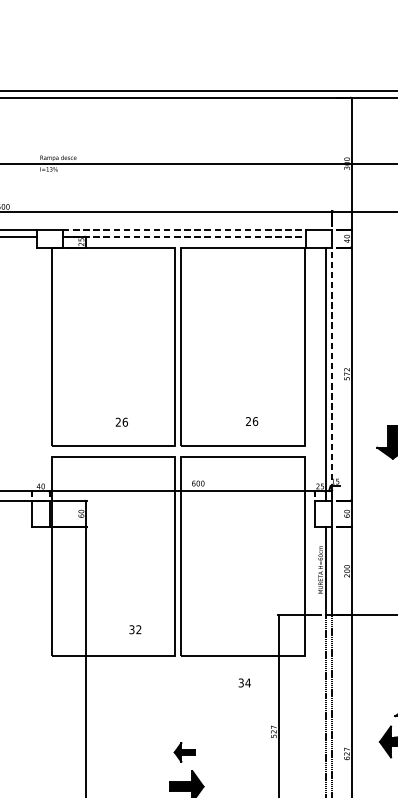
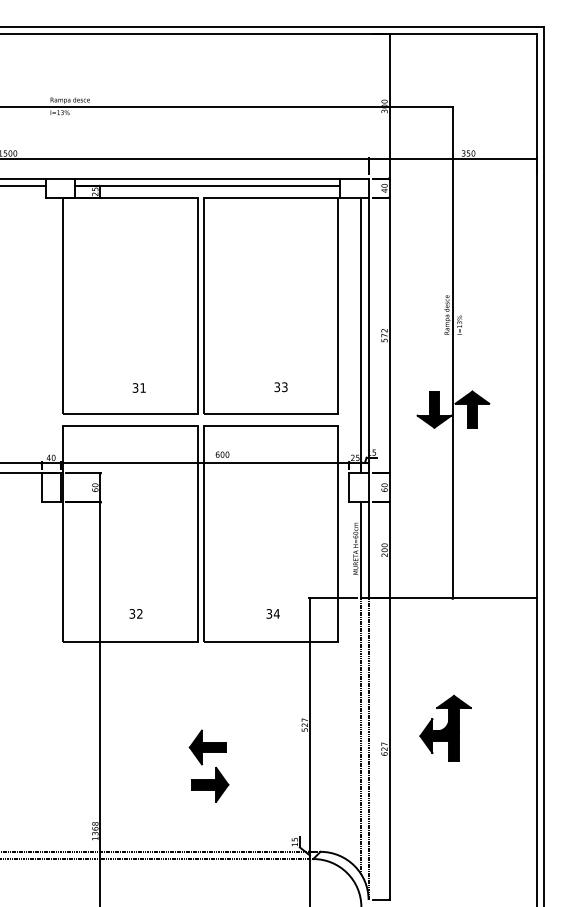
line: (185, 229) -> (208, 178), dashed -> solid
line: (185, 236) -> (208, 185), dashed -> solid
line: (332, 374) -> (368, 335), dashed -> solid
text: (122, 421) -> (139, 387), 26 -> 31
text: (251, 421) -> (280, 387), 26 -> 33
text: (134, 629) -> (135, 613), moved
text: (244, 682) -> (272, 613), moved
part: (184, 752) -> (207, 747), size x1.67

